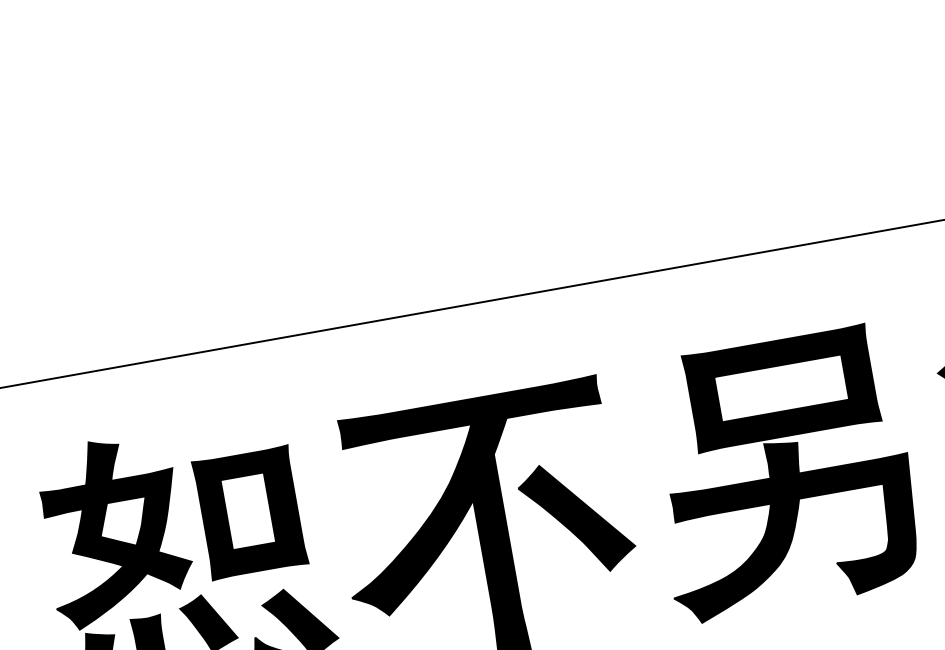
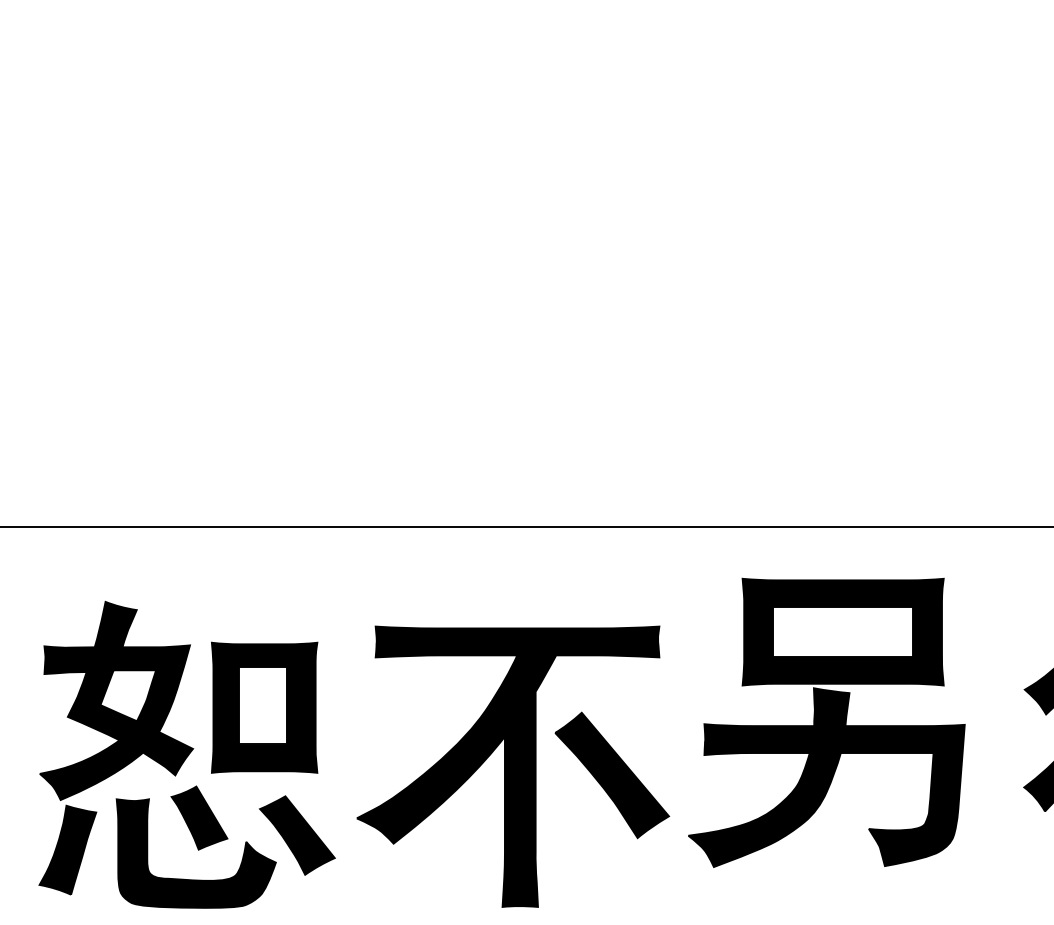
part: (781, 473) -> (826, 722), moved

